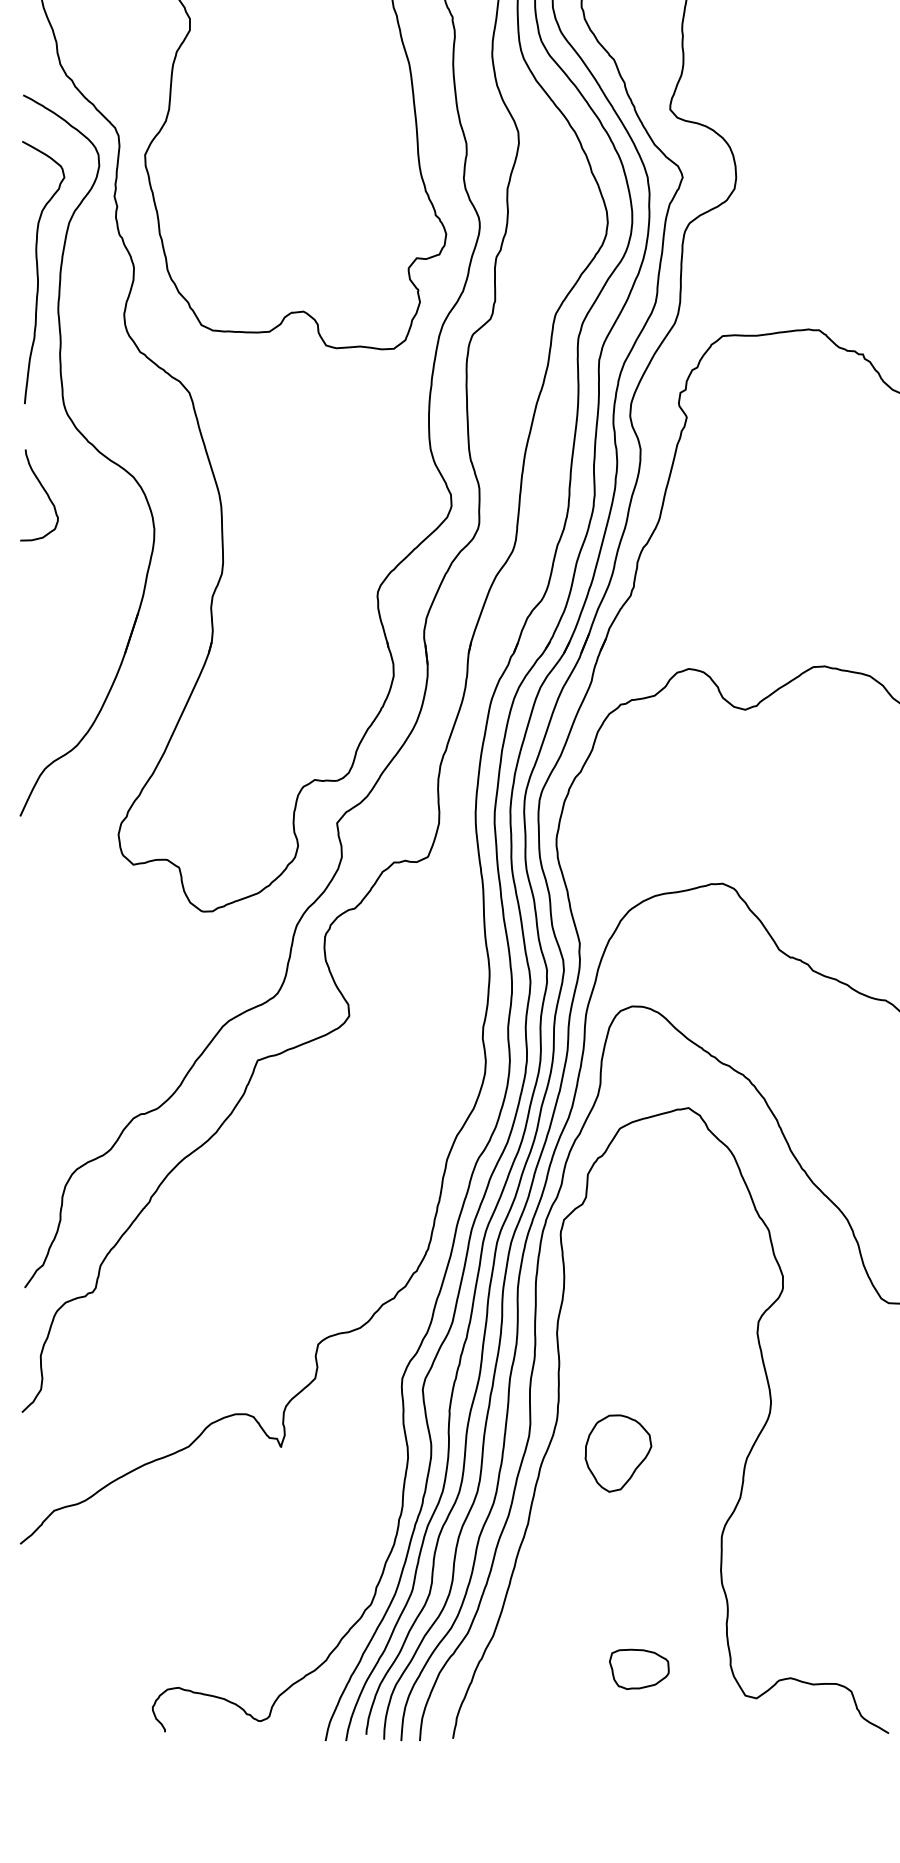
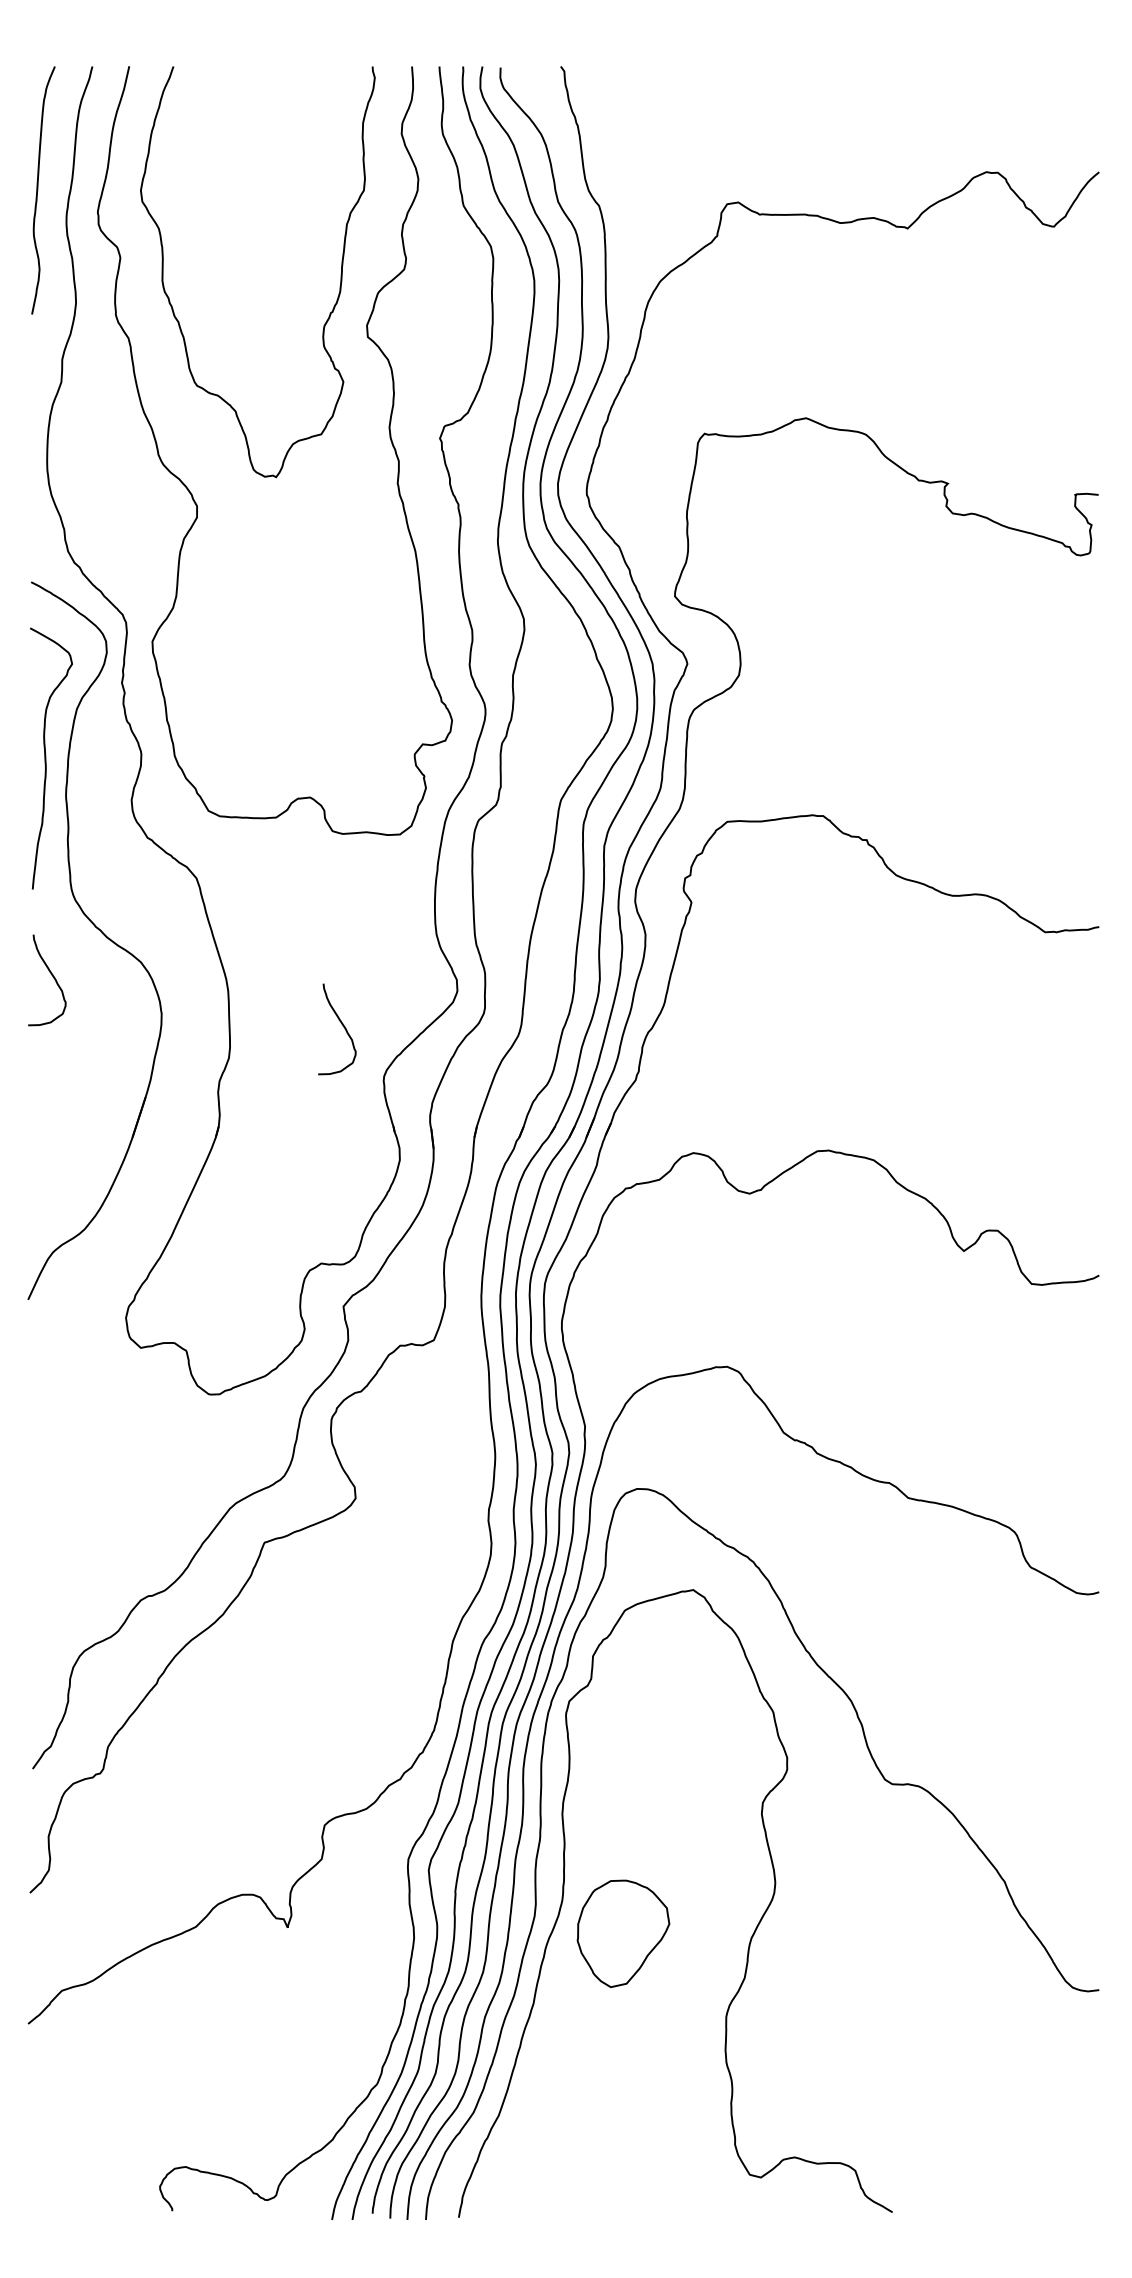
curve: (337, 542) -> (343, 1027), added
part: (618, 1453) -> (623, 1933), size x1.4
part: (639, 1669) -> (644, 2148), removed

